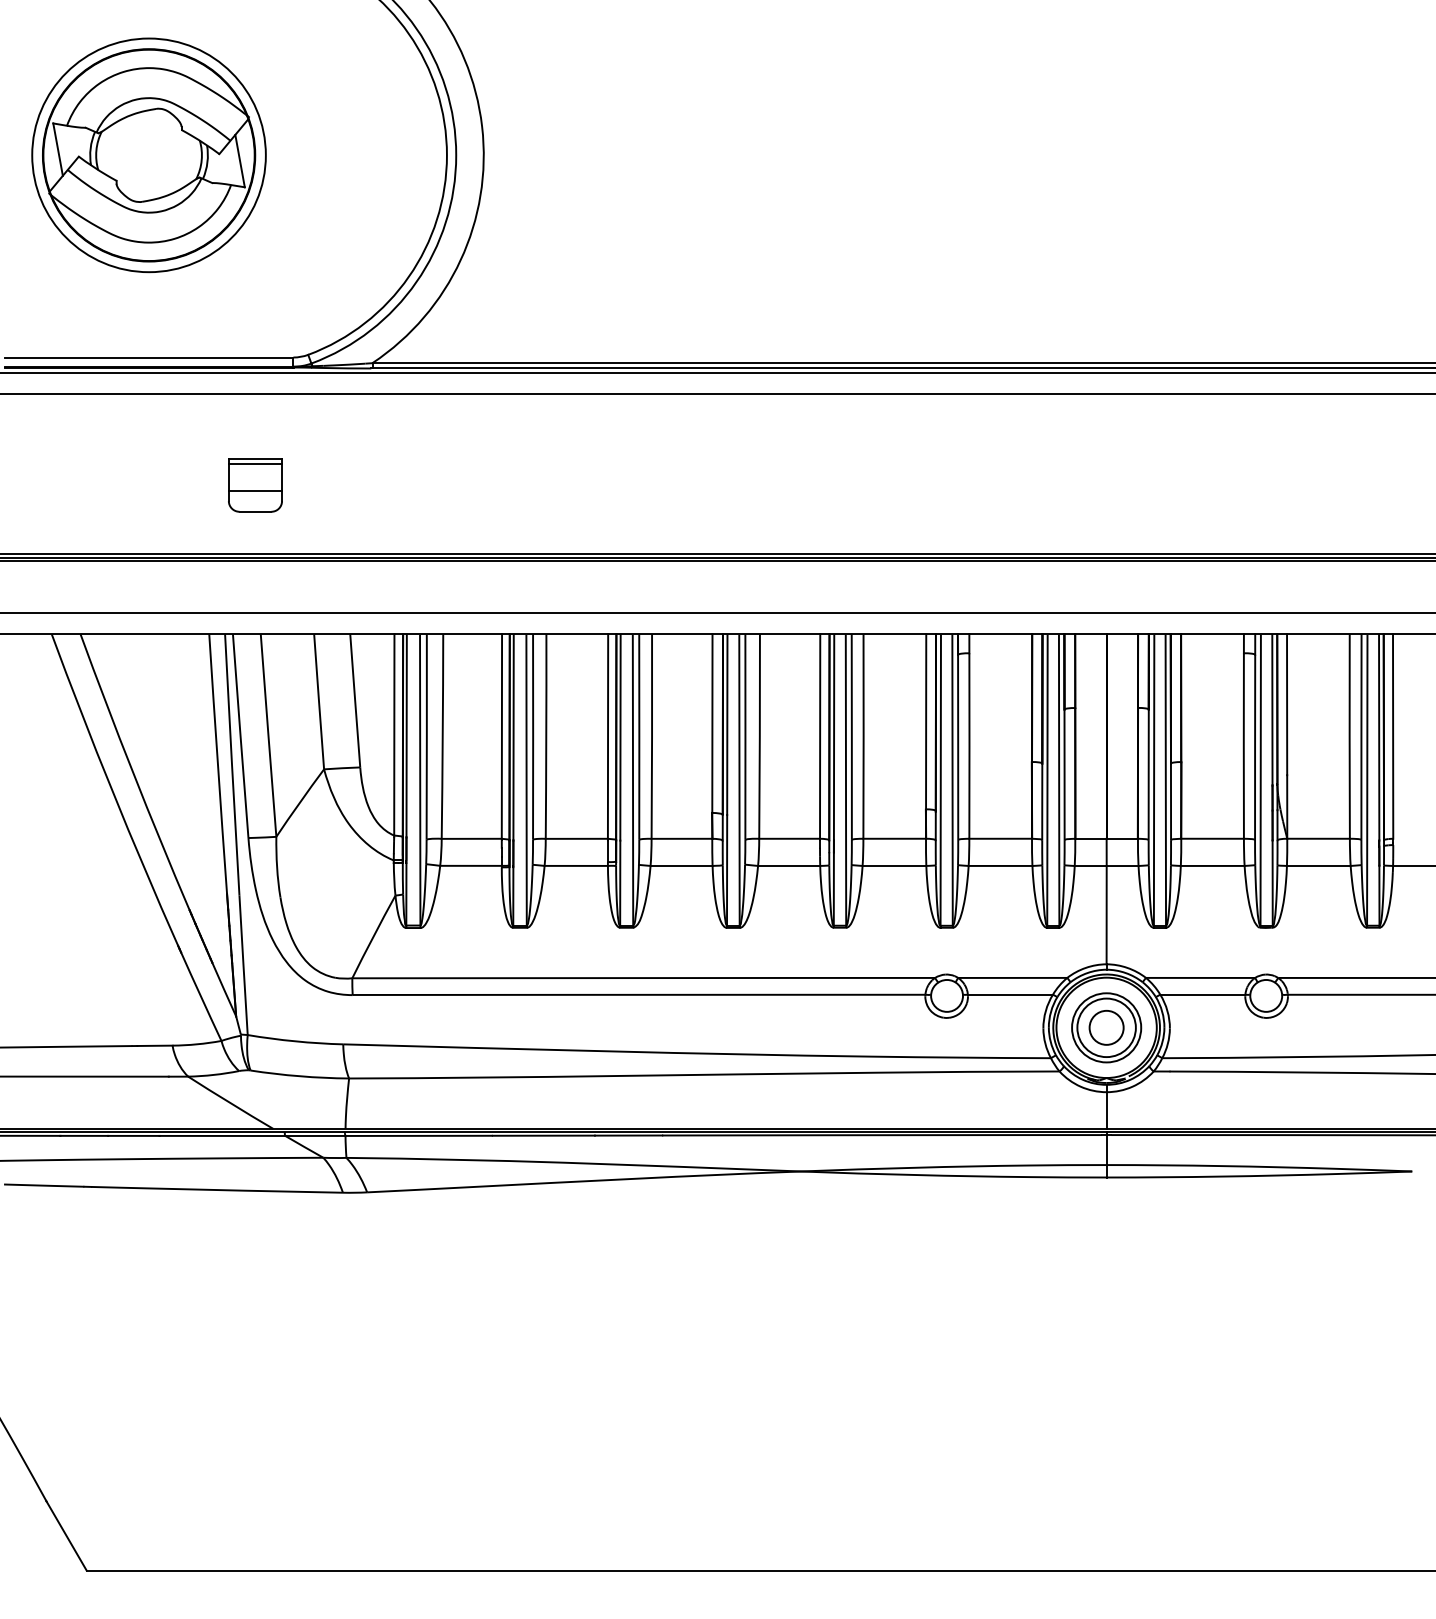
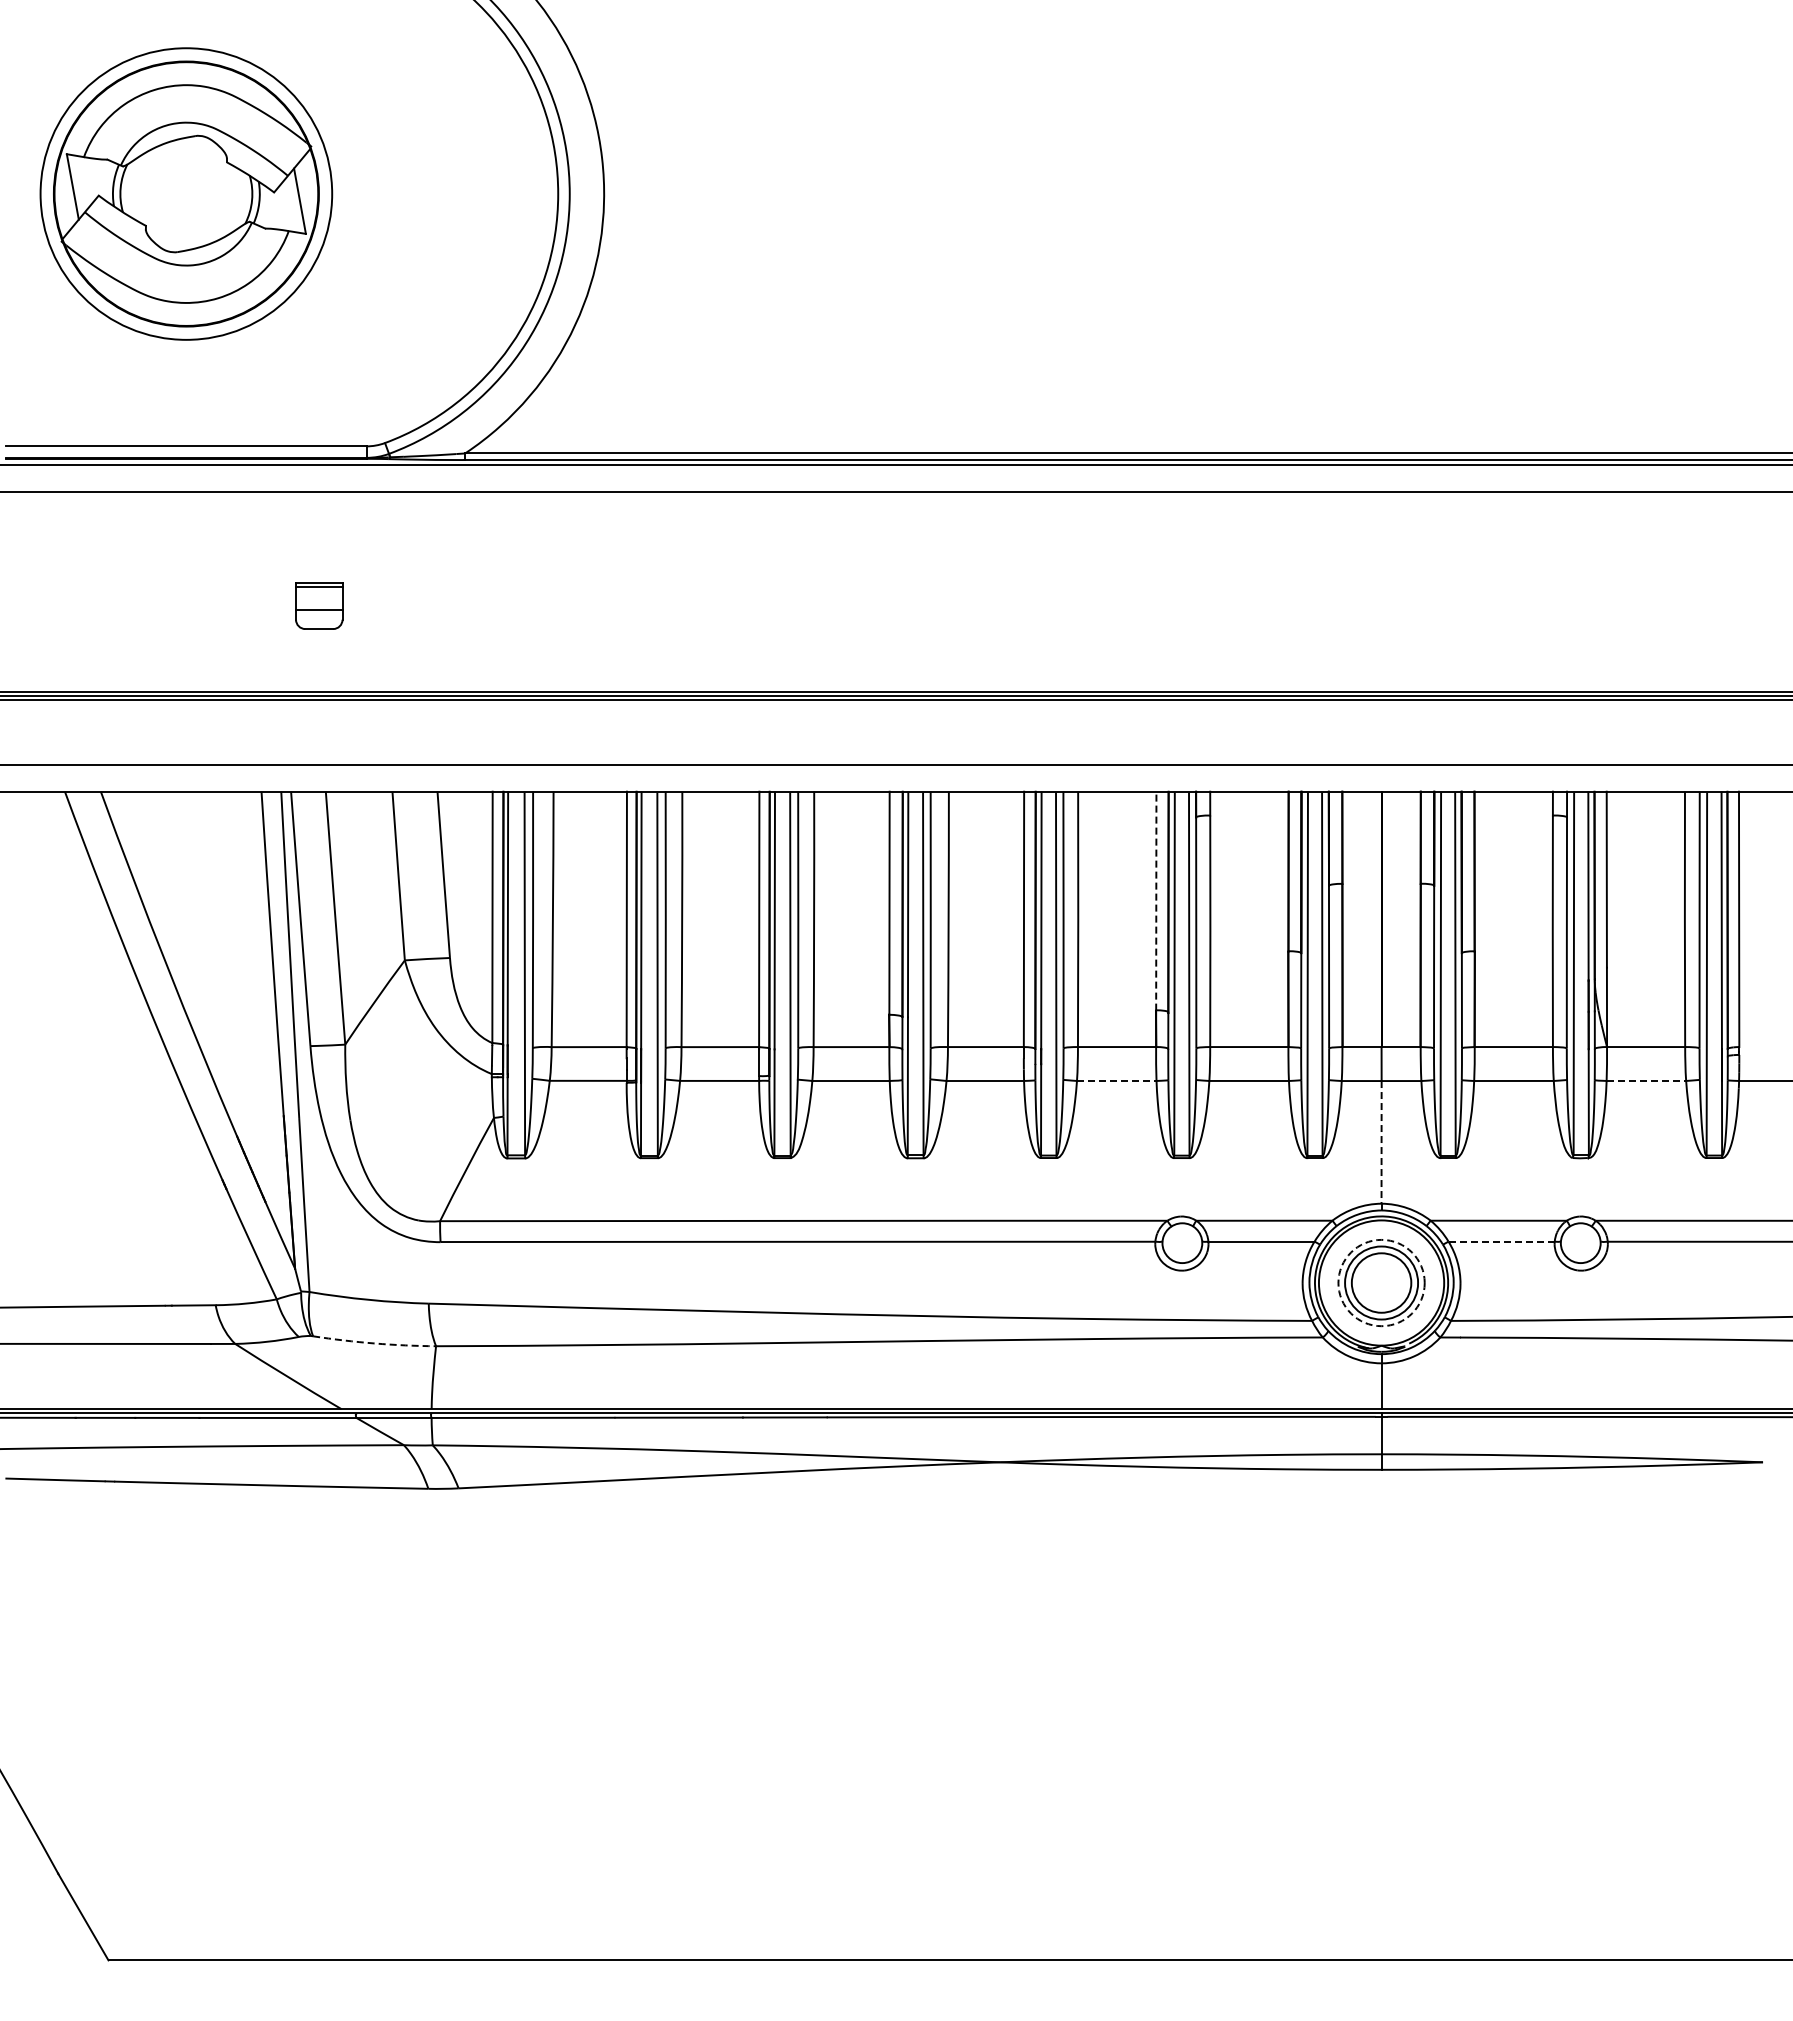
part: (255, 485) -> (319, 605), size x0.7
line: (926, 721) -> (1156, 900), solid -> dashed
line: (894, 865) -> (1116, 1080), solid -> dashed
line: (1318, 865) -> (1646, 1080), solid -> dashed
line: (1106, 915) -> (1381, 1142), solid -> dashed
line: (1202, 994) -> (1501, 1241), solid -> dashed
circle: (1106, 1027) -> (1381, 1282), size x1.4
circle: (1106, 1027) -> (1381, 1282), solid -> dashed
arc: (299, 1076) -> (374, 1343), solid -> dashed

